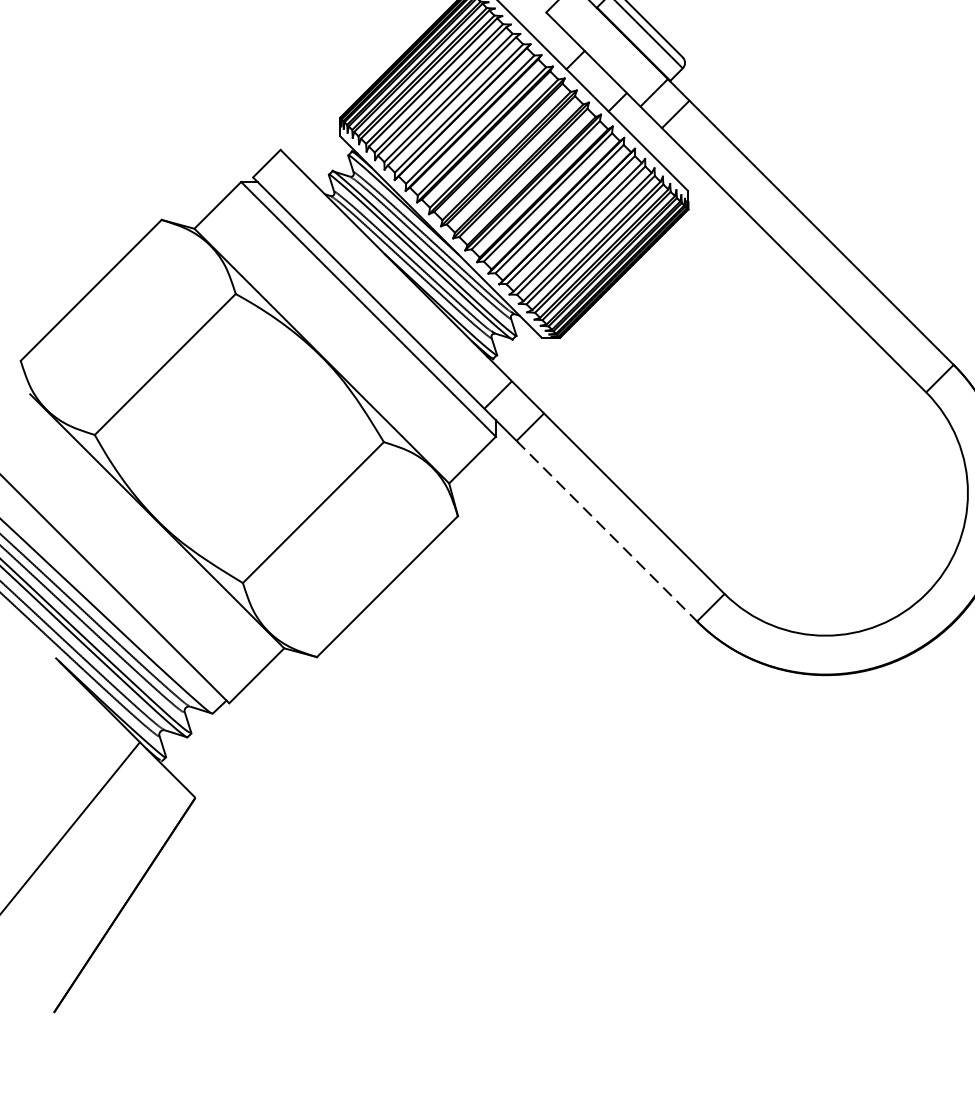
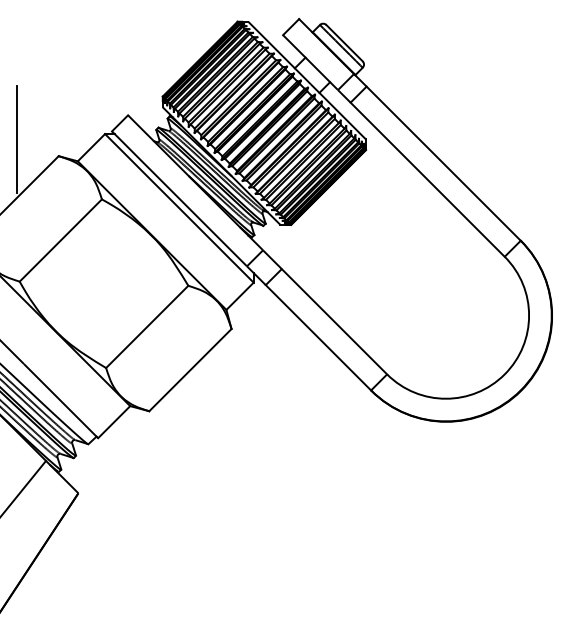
line: (89, 191) -> (16, 139), added
line: (606, 532) -> (318, 338), dashed -> solid

